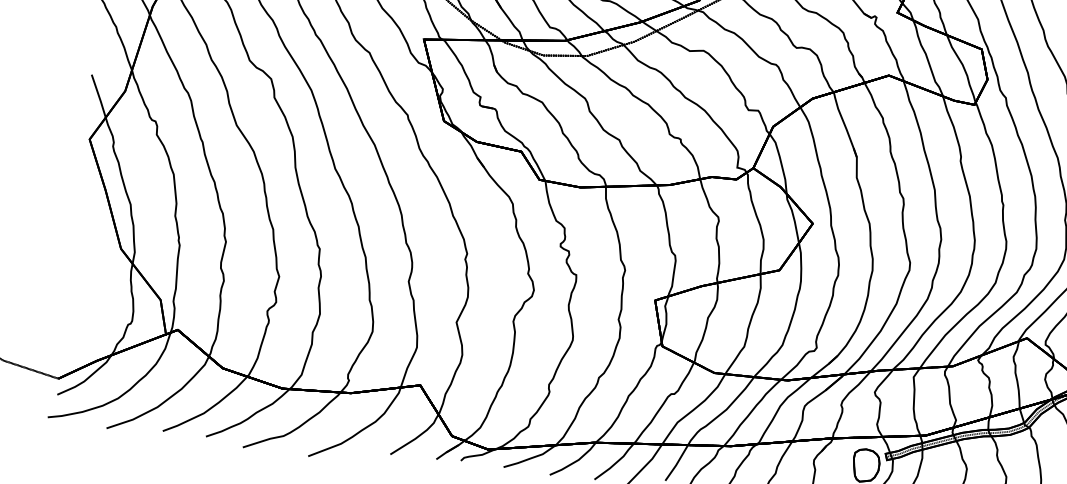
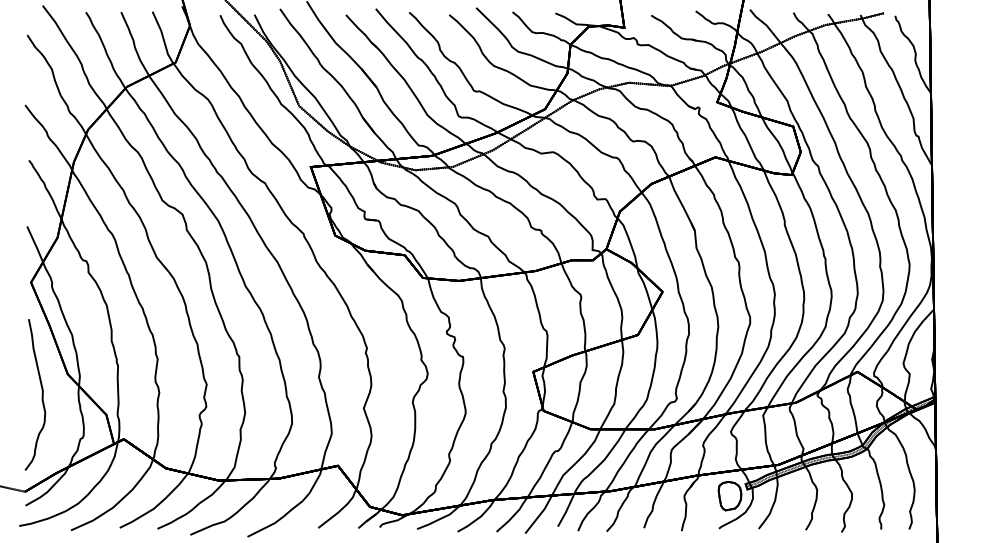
curve: (88, 269) -> (41, 394), added

